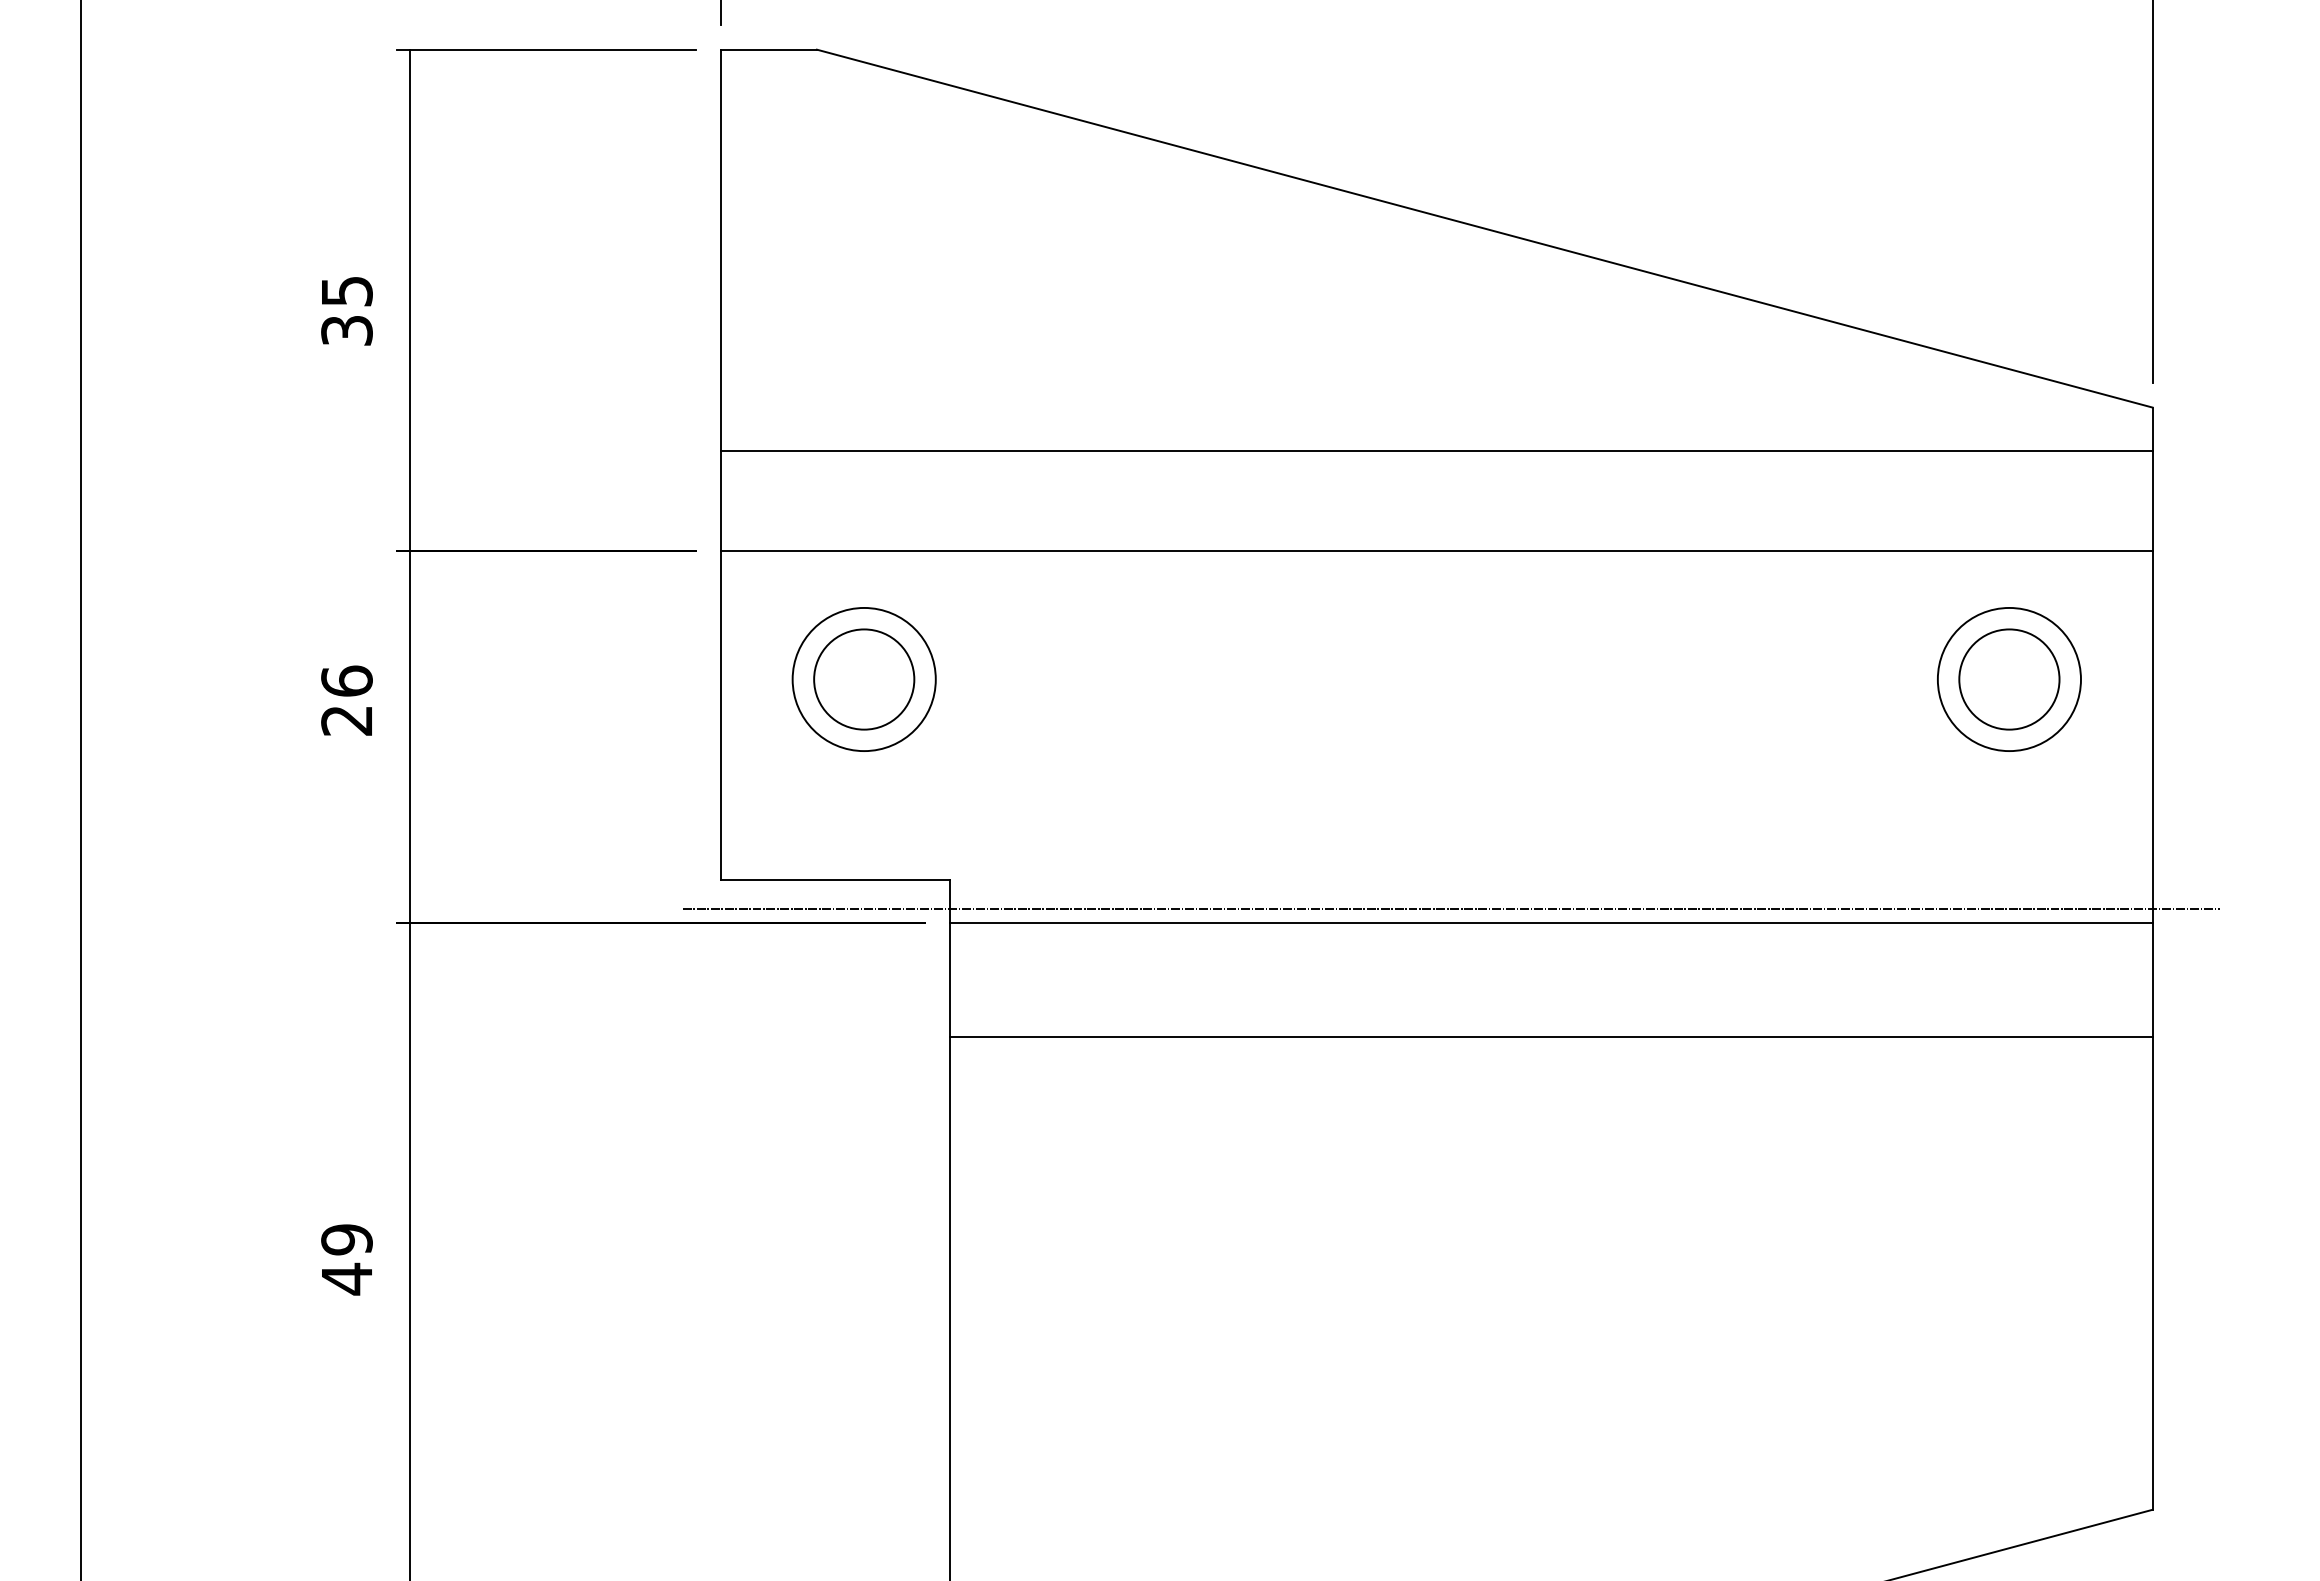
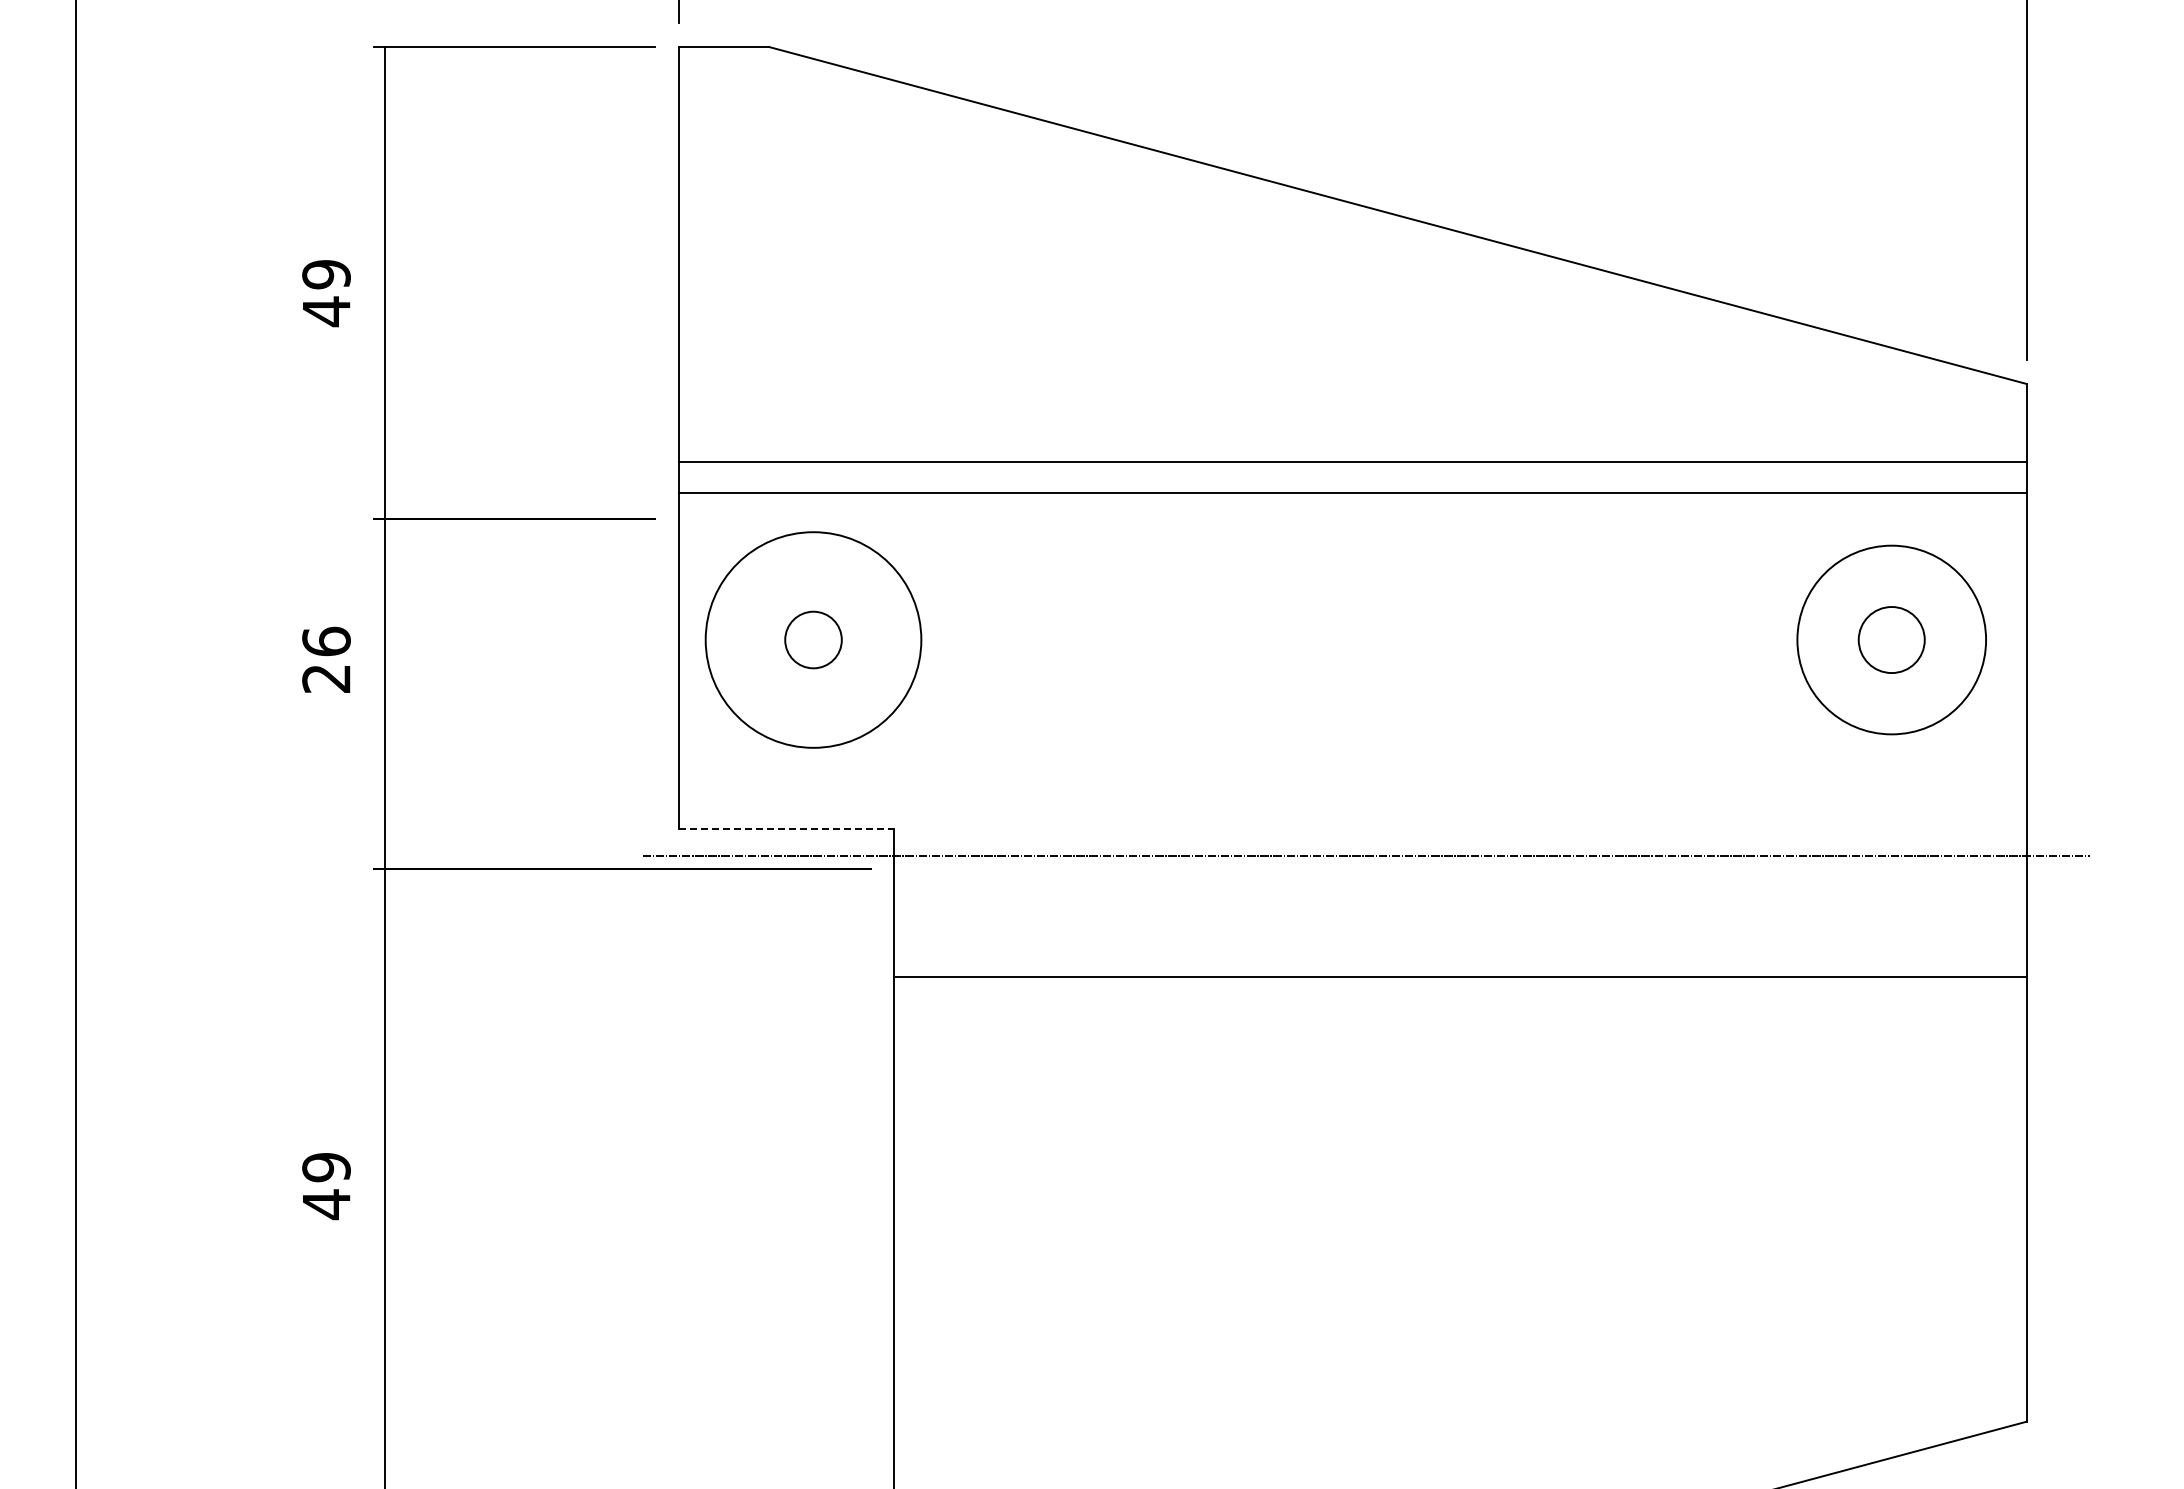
text: (346, 311) -> (326, 293), 35 -> 49
line: (1436, 450) -> (1352, 493), moved
line: (1436, 550) -> (1352, 461), moved
circle: (864, 678) -> (813, 639), size x0.6
circle: (864, 678) -> (813, 639), size x1.6
circle: (2009, 678) -> (1891, 639), size x0.7
circle: (2009, 678) -> (1891, 639), size x1.4
line: (835, 879) -> (786, 828), solid -> dashed
line: (1551, 923) -> (1460, 869), removed

